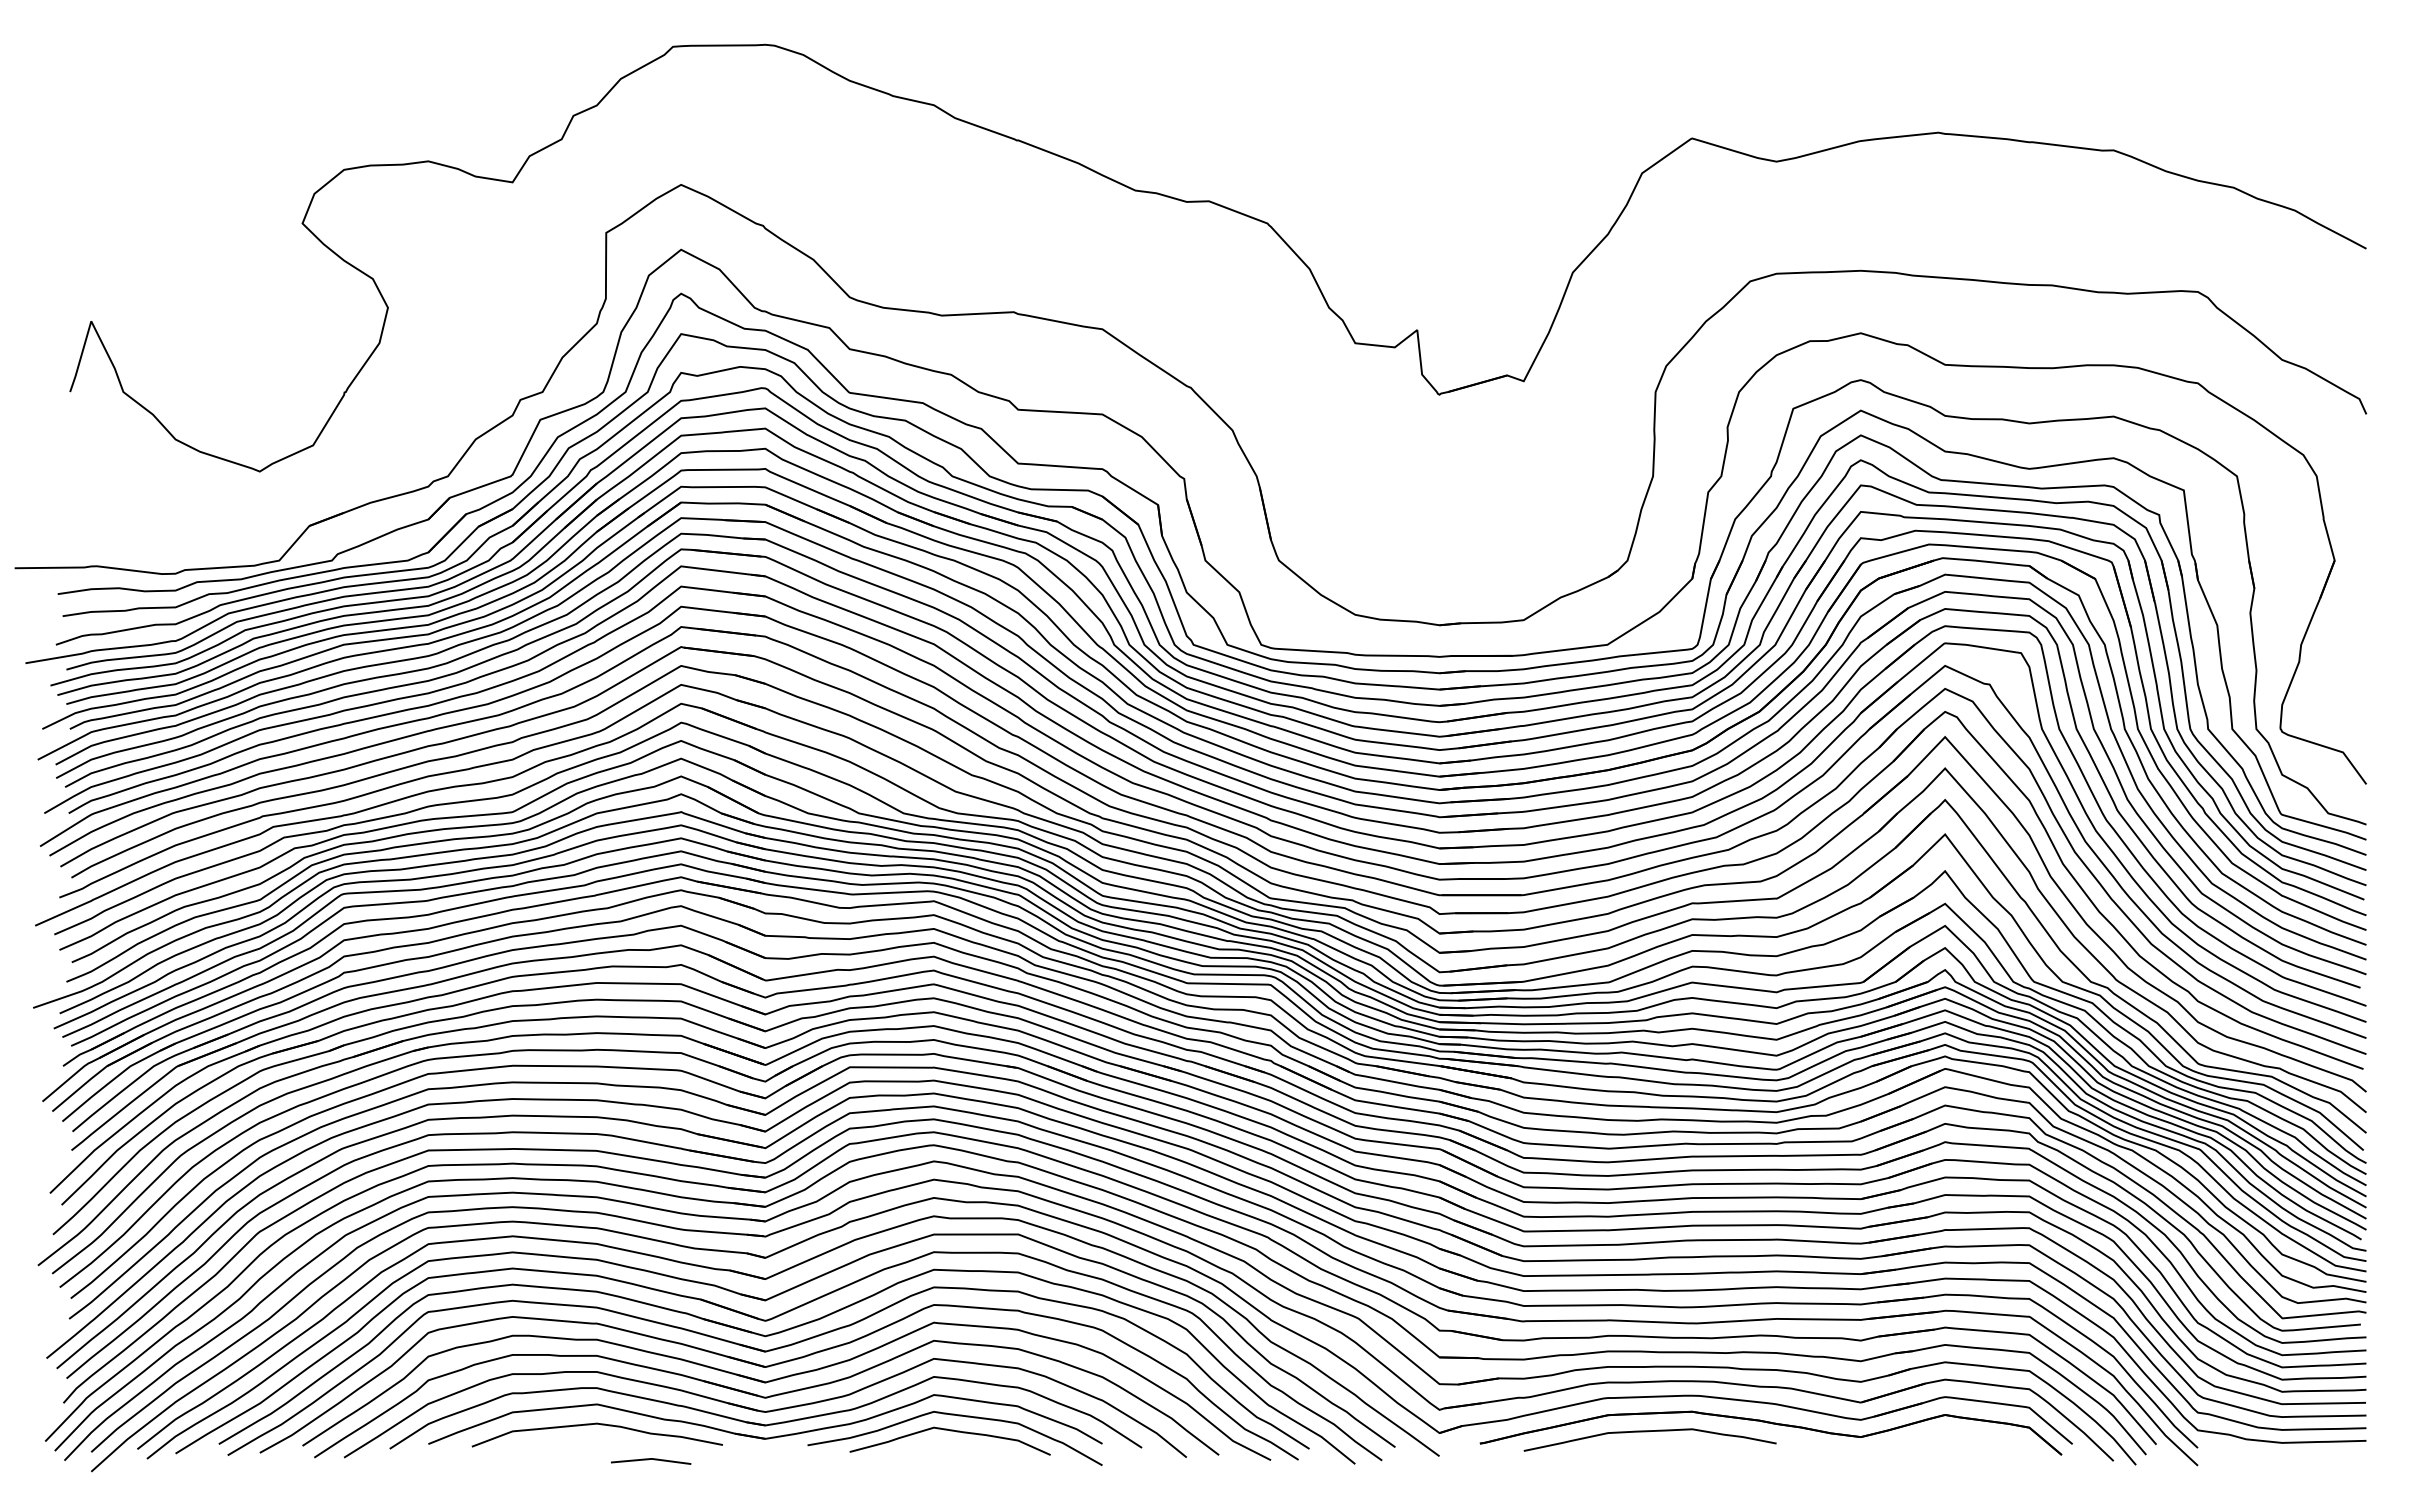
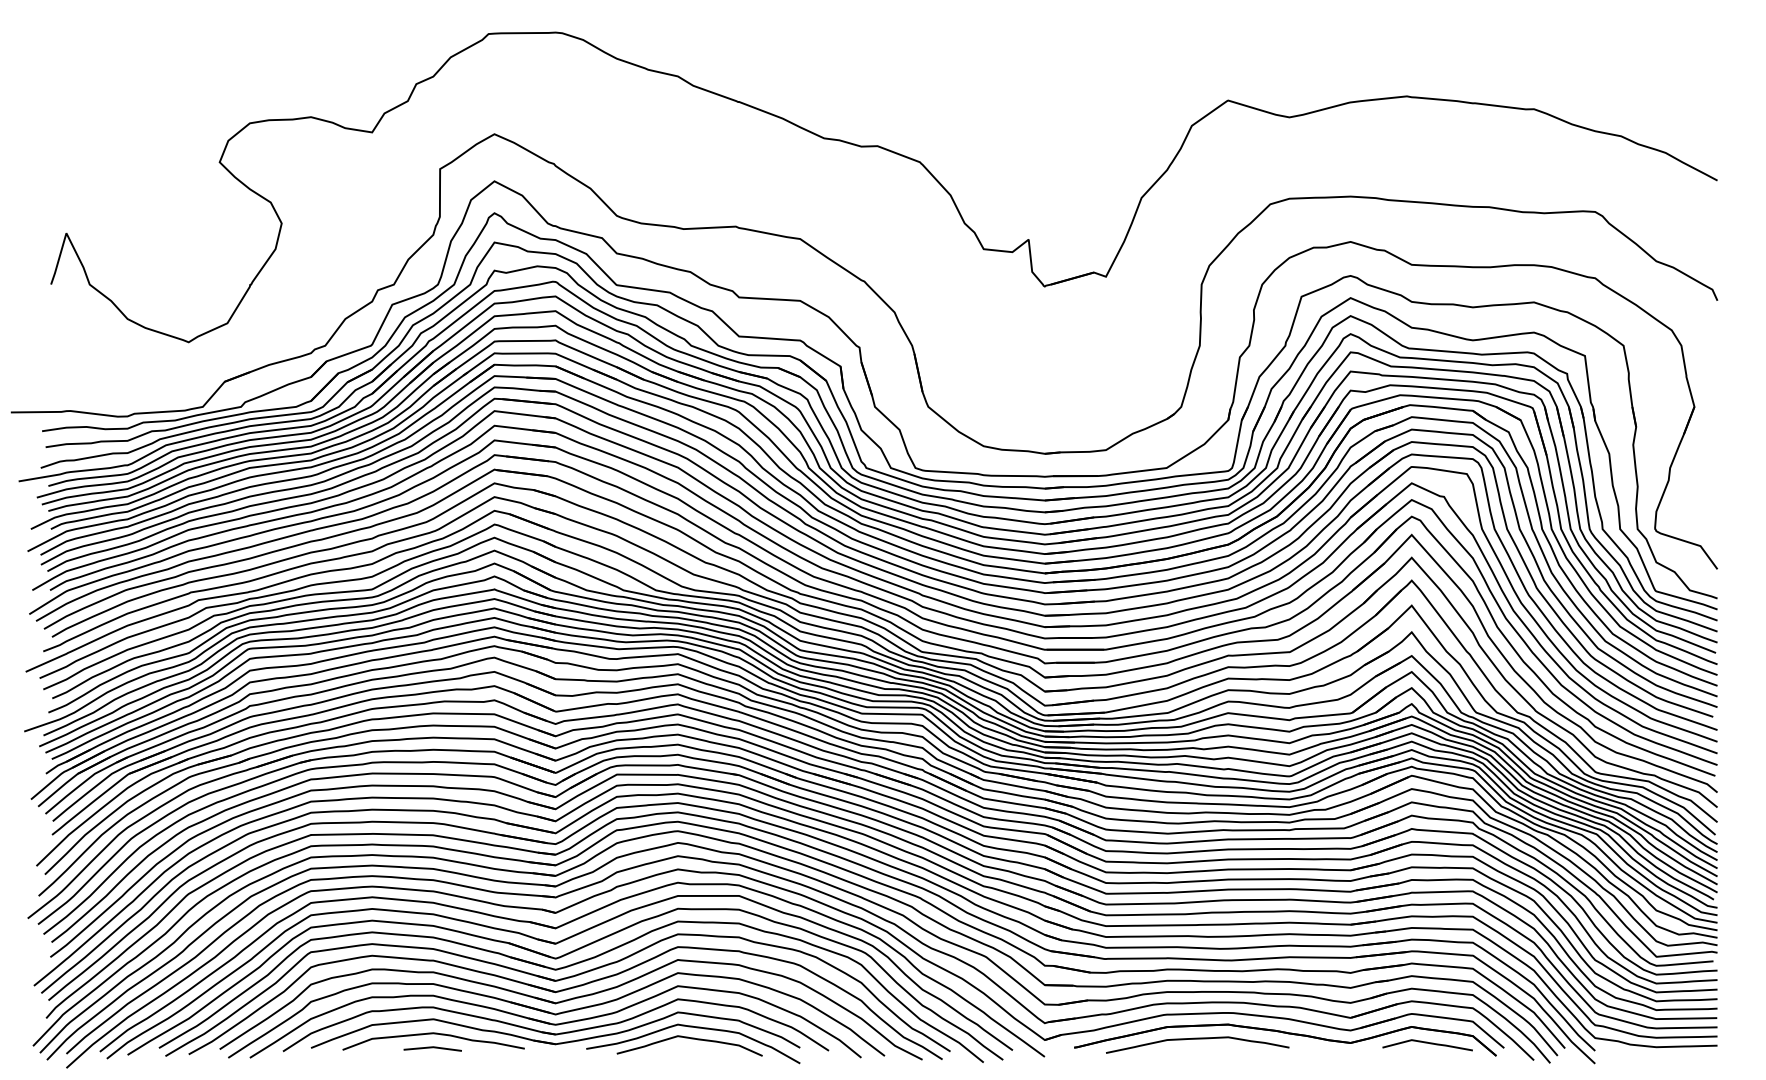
line: (1966, 1437) -> (1427, 1043), added
line: (651, 1459) -> (433, 1047), moved

